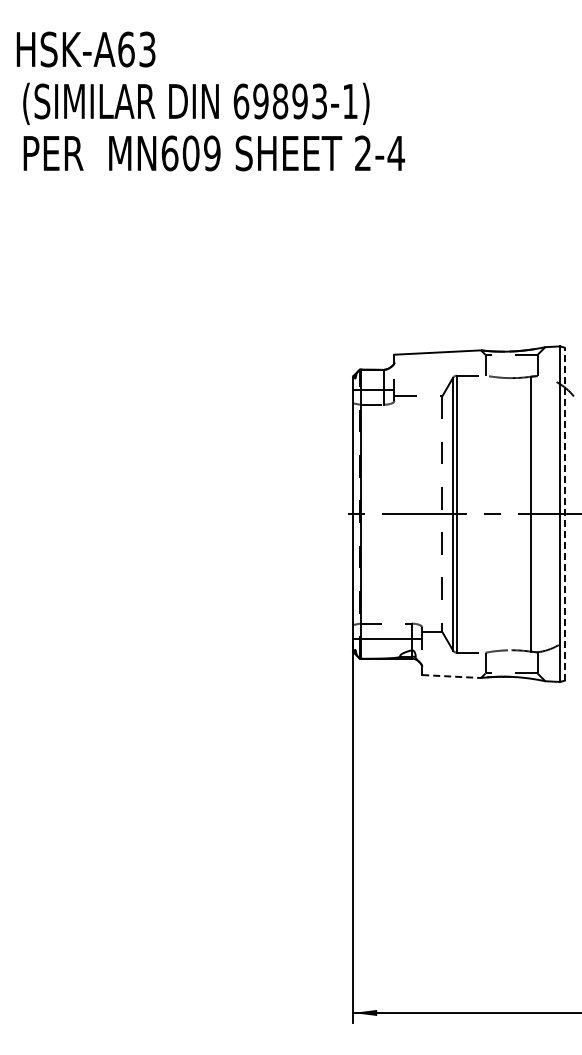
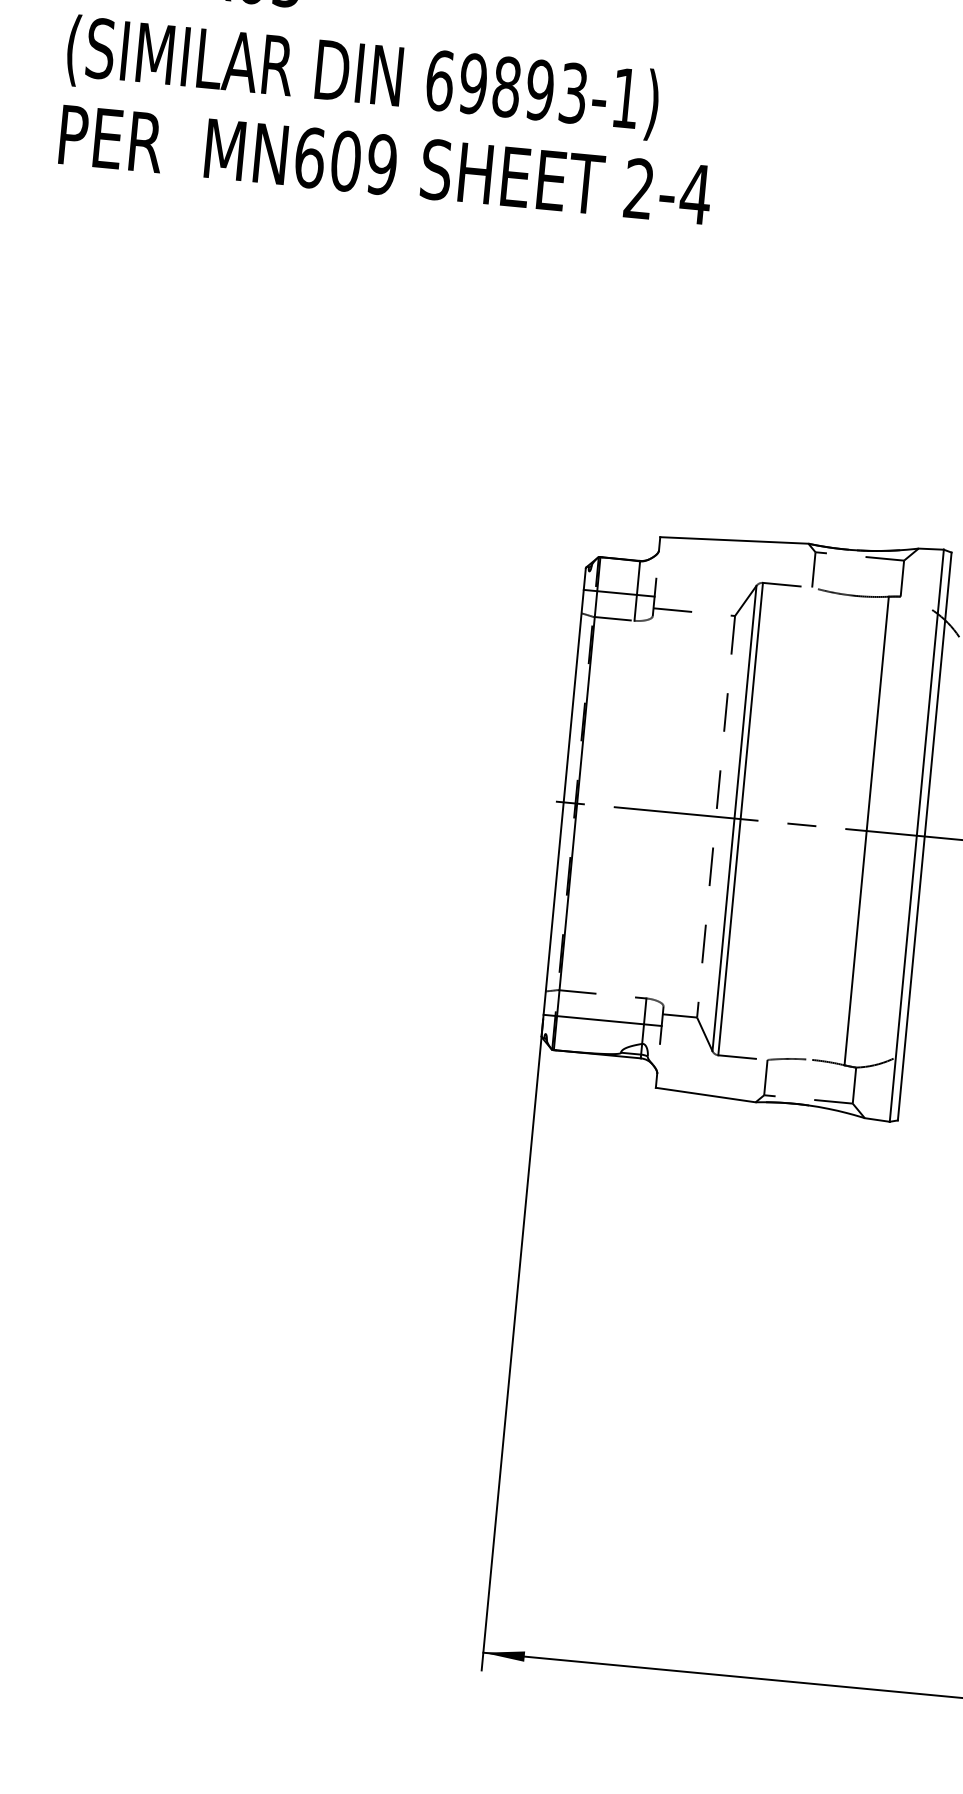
line: (564, 514) -> (924, 836), dashed -> solid
line: (452, 676) -> (707, 1095), dashed -> solid

